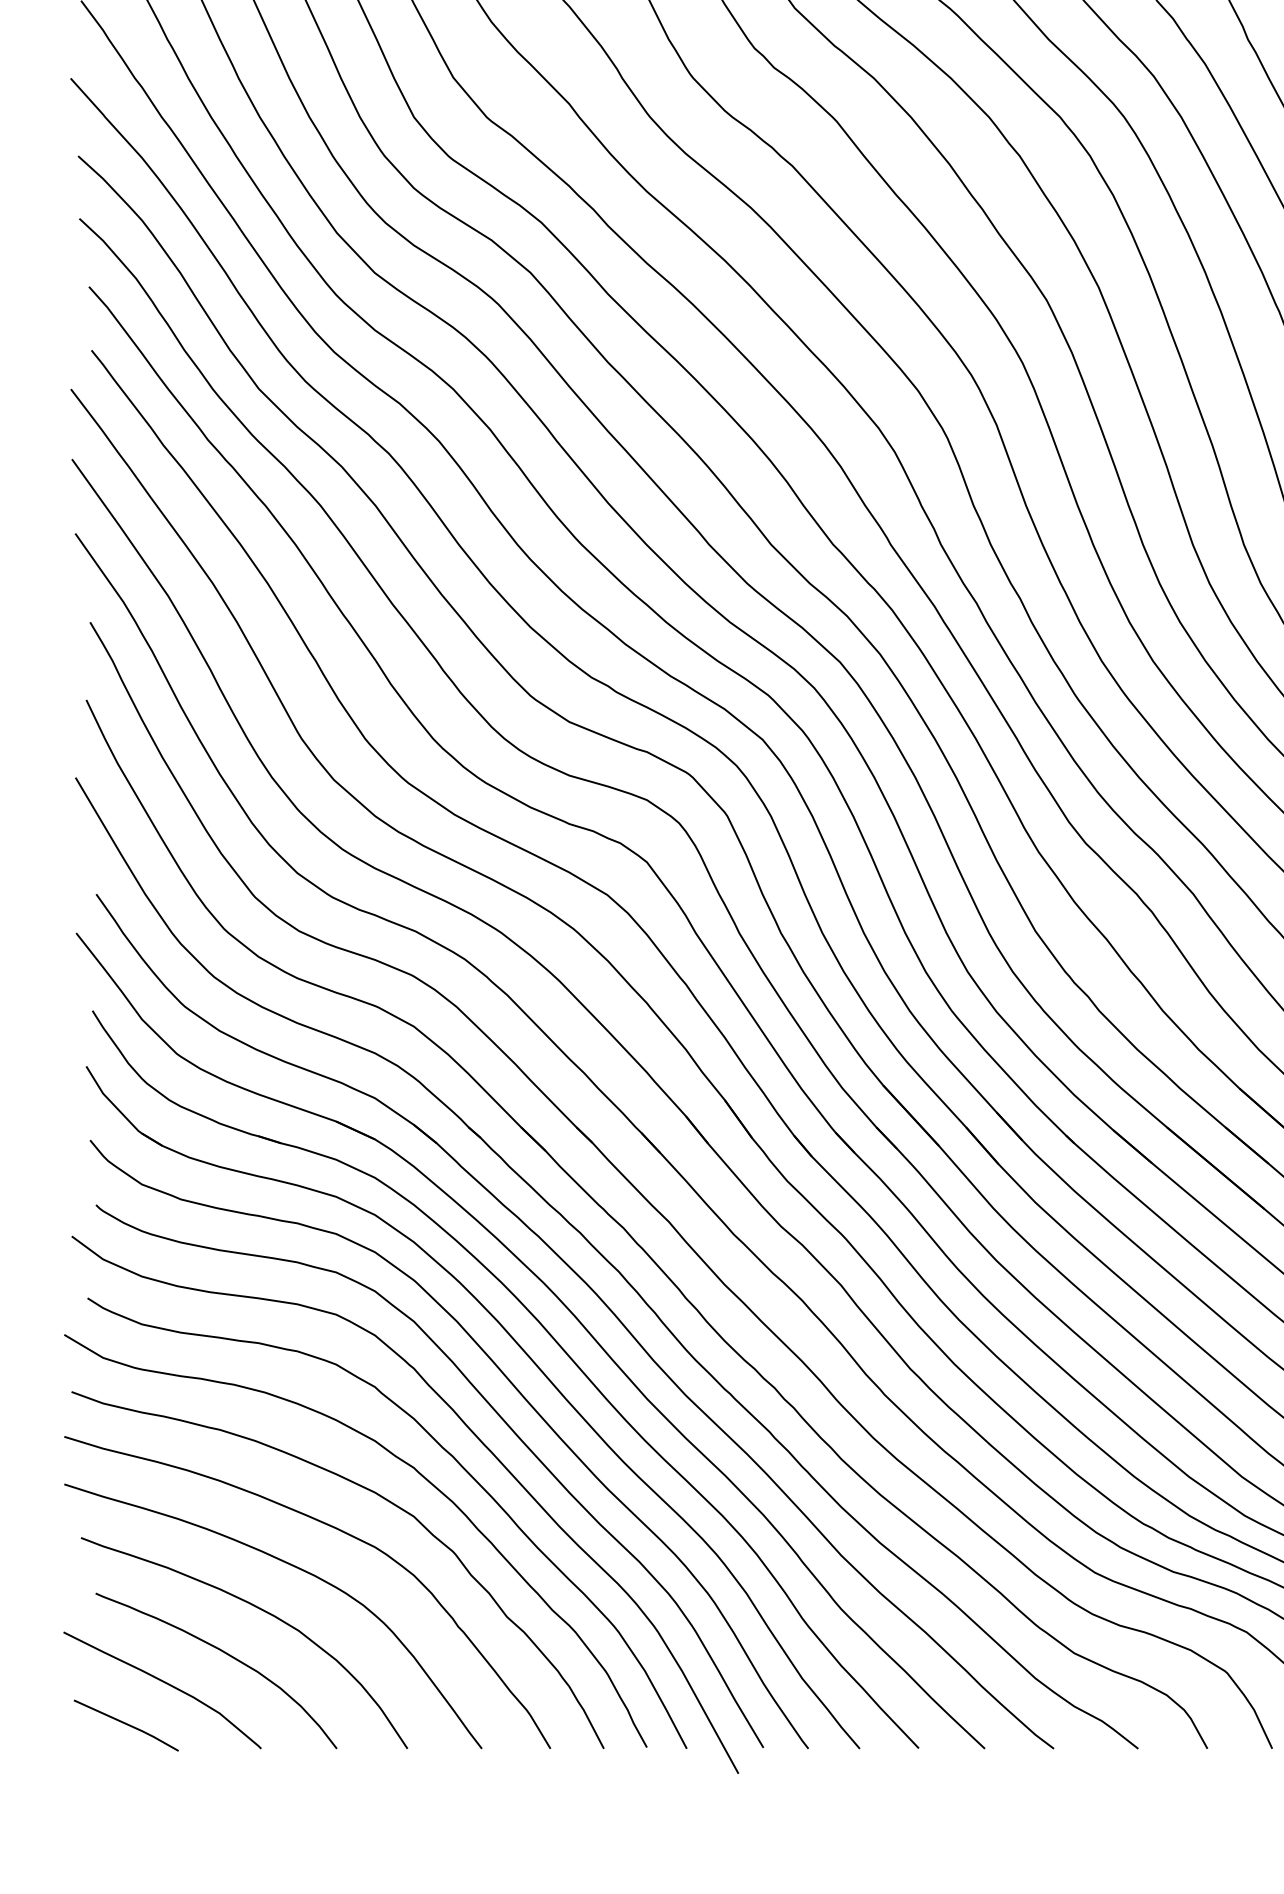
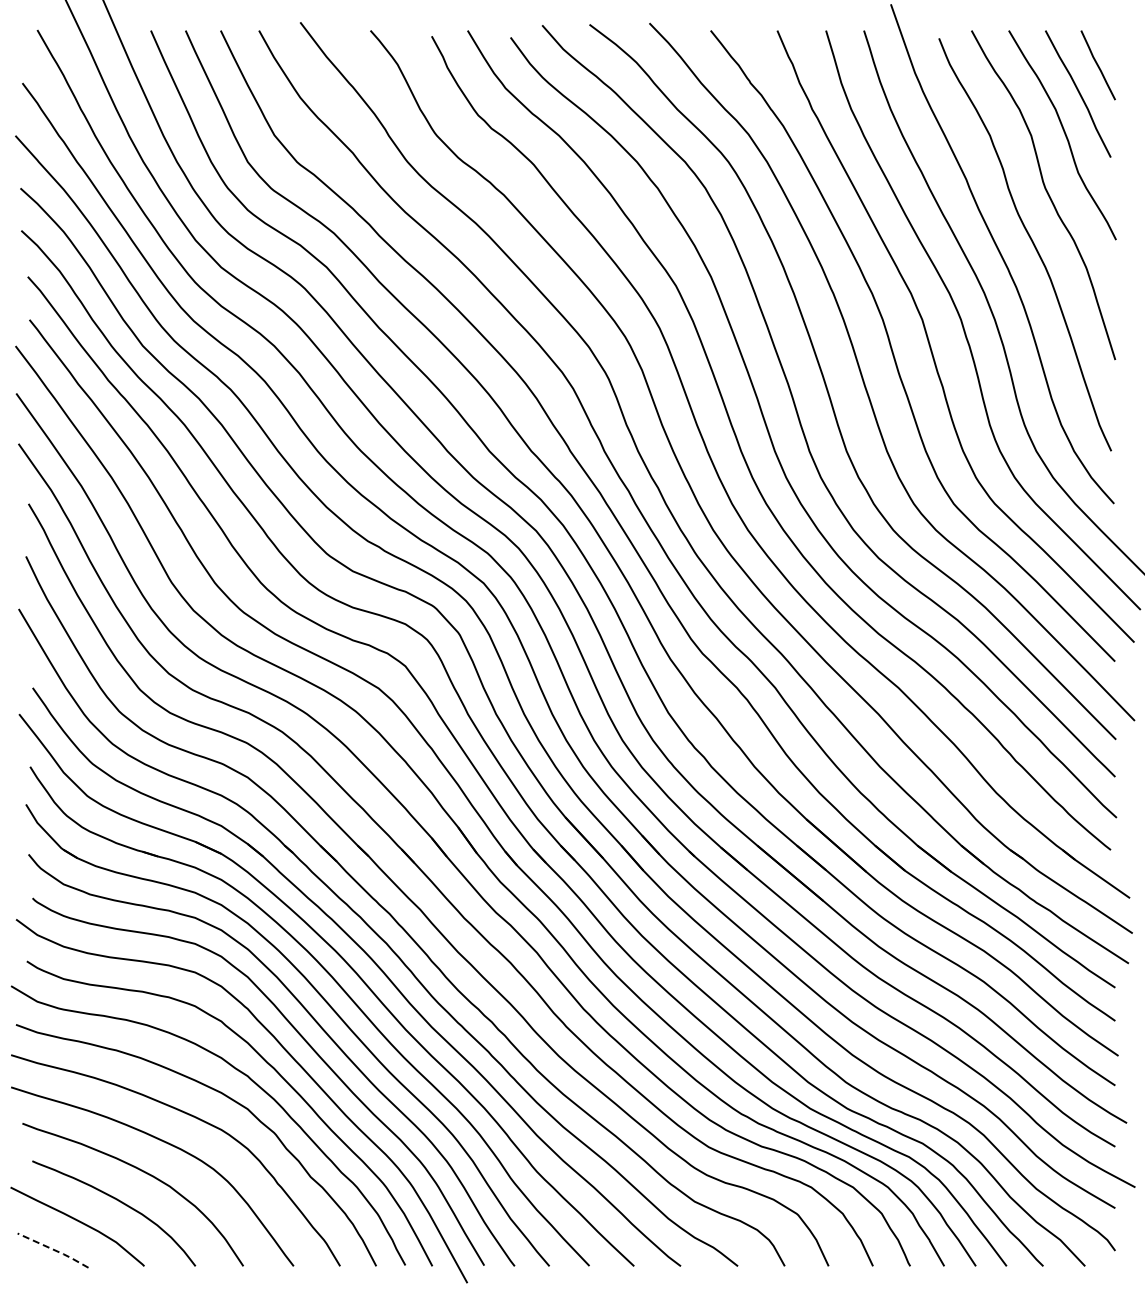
line: (128, 1725) -> (54, 1250), solid -> dashed

